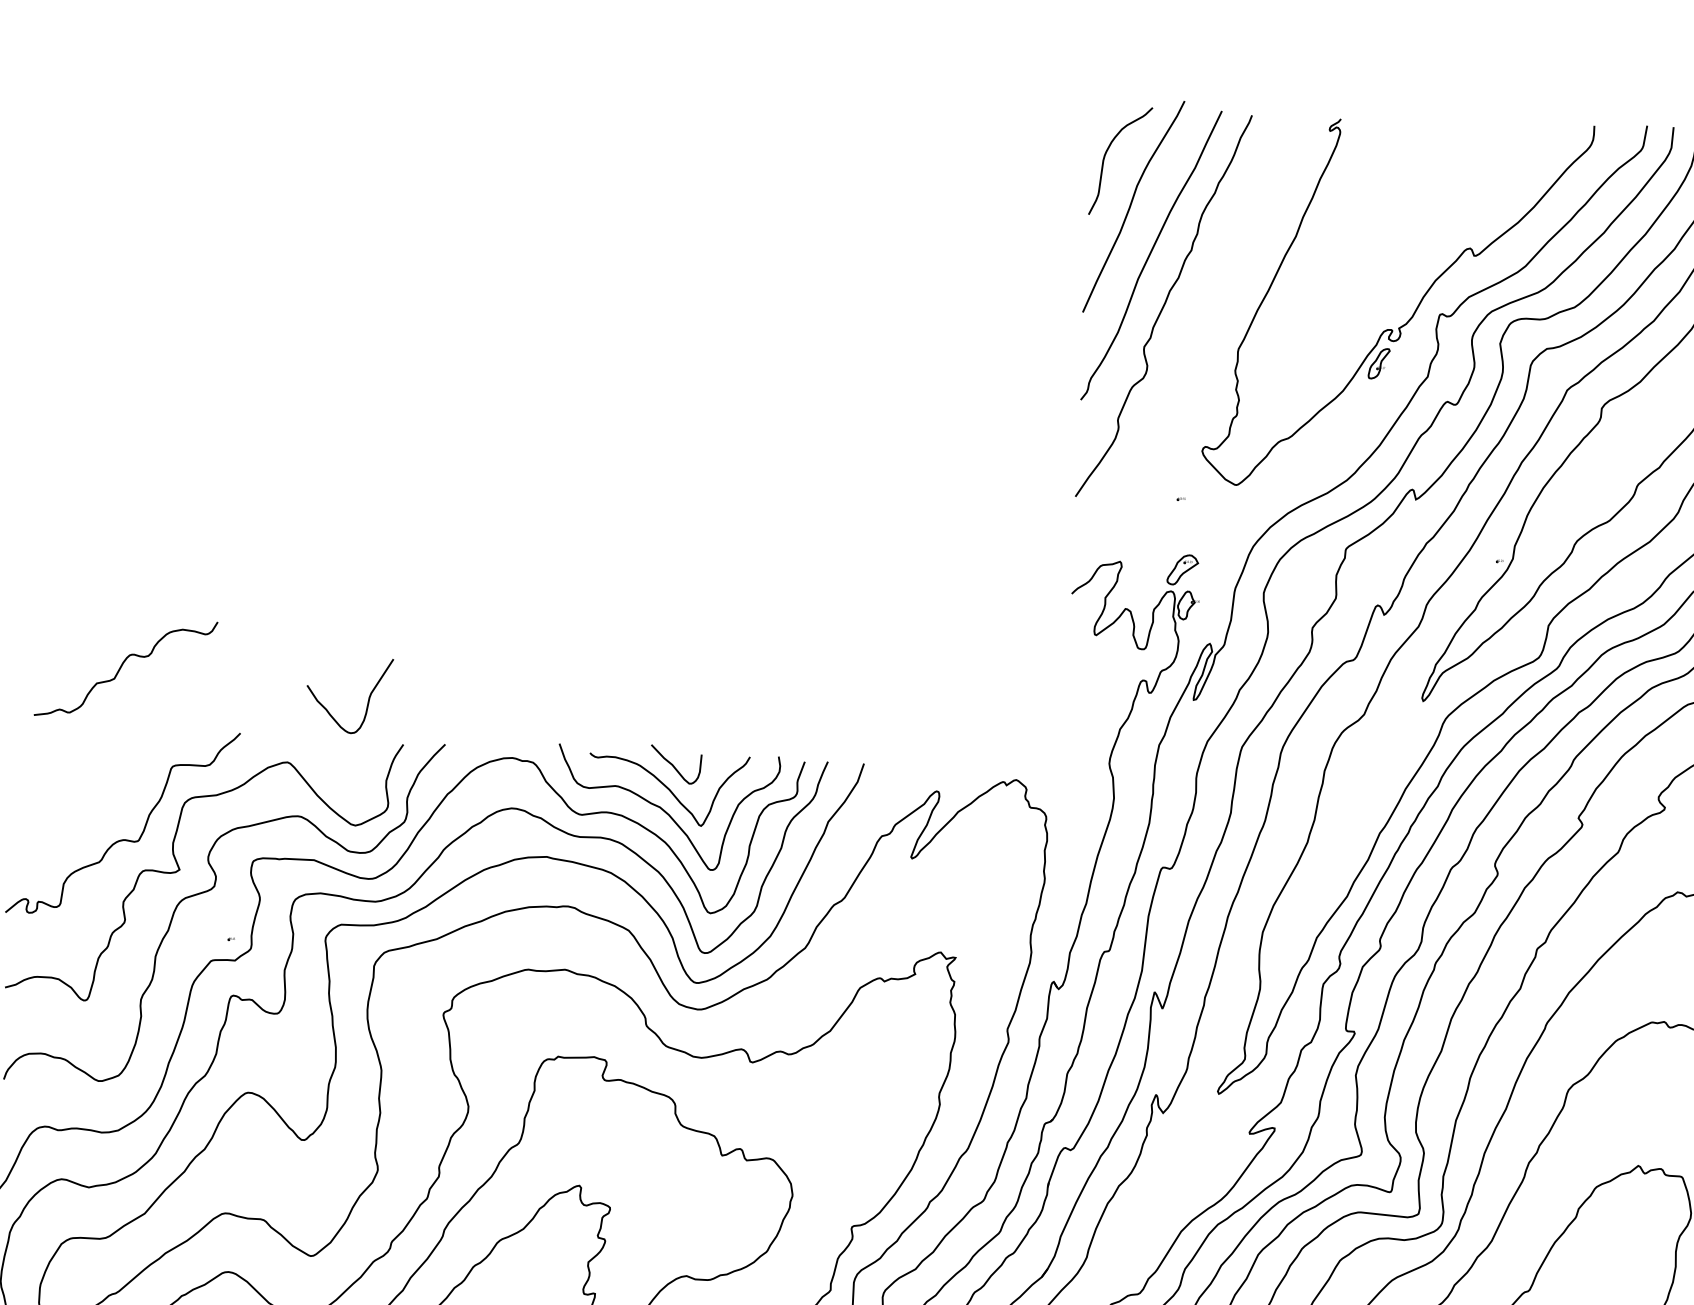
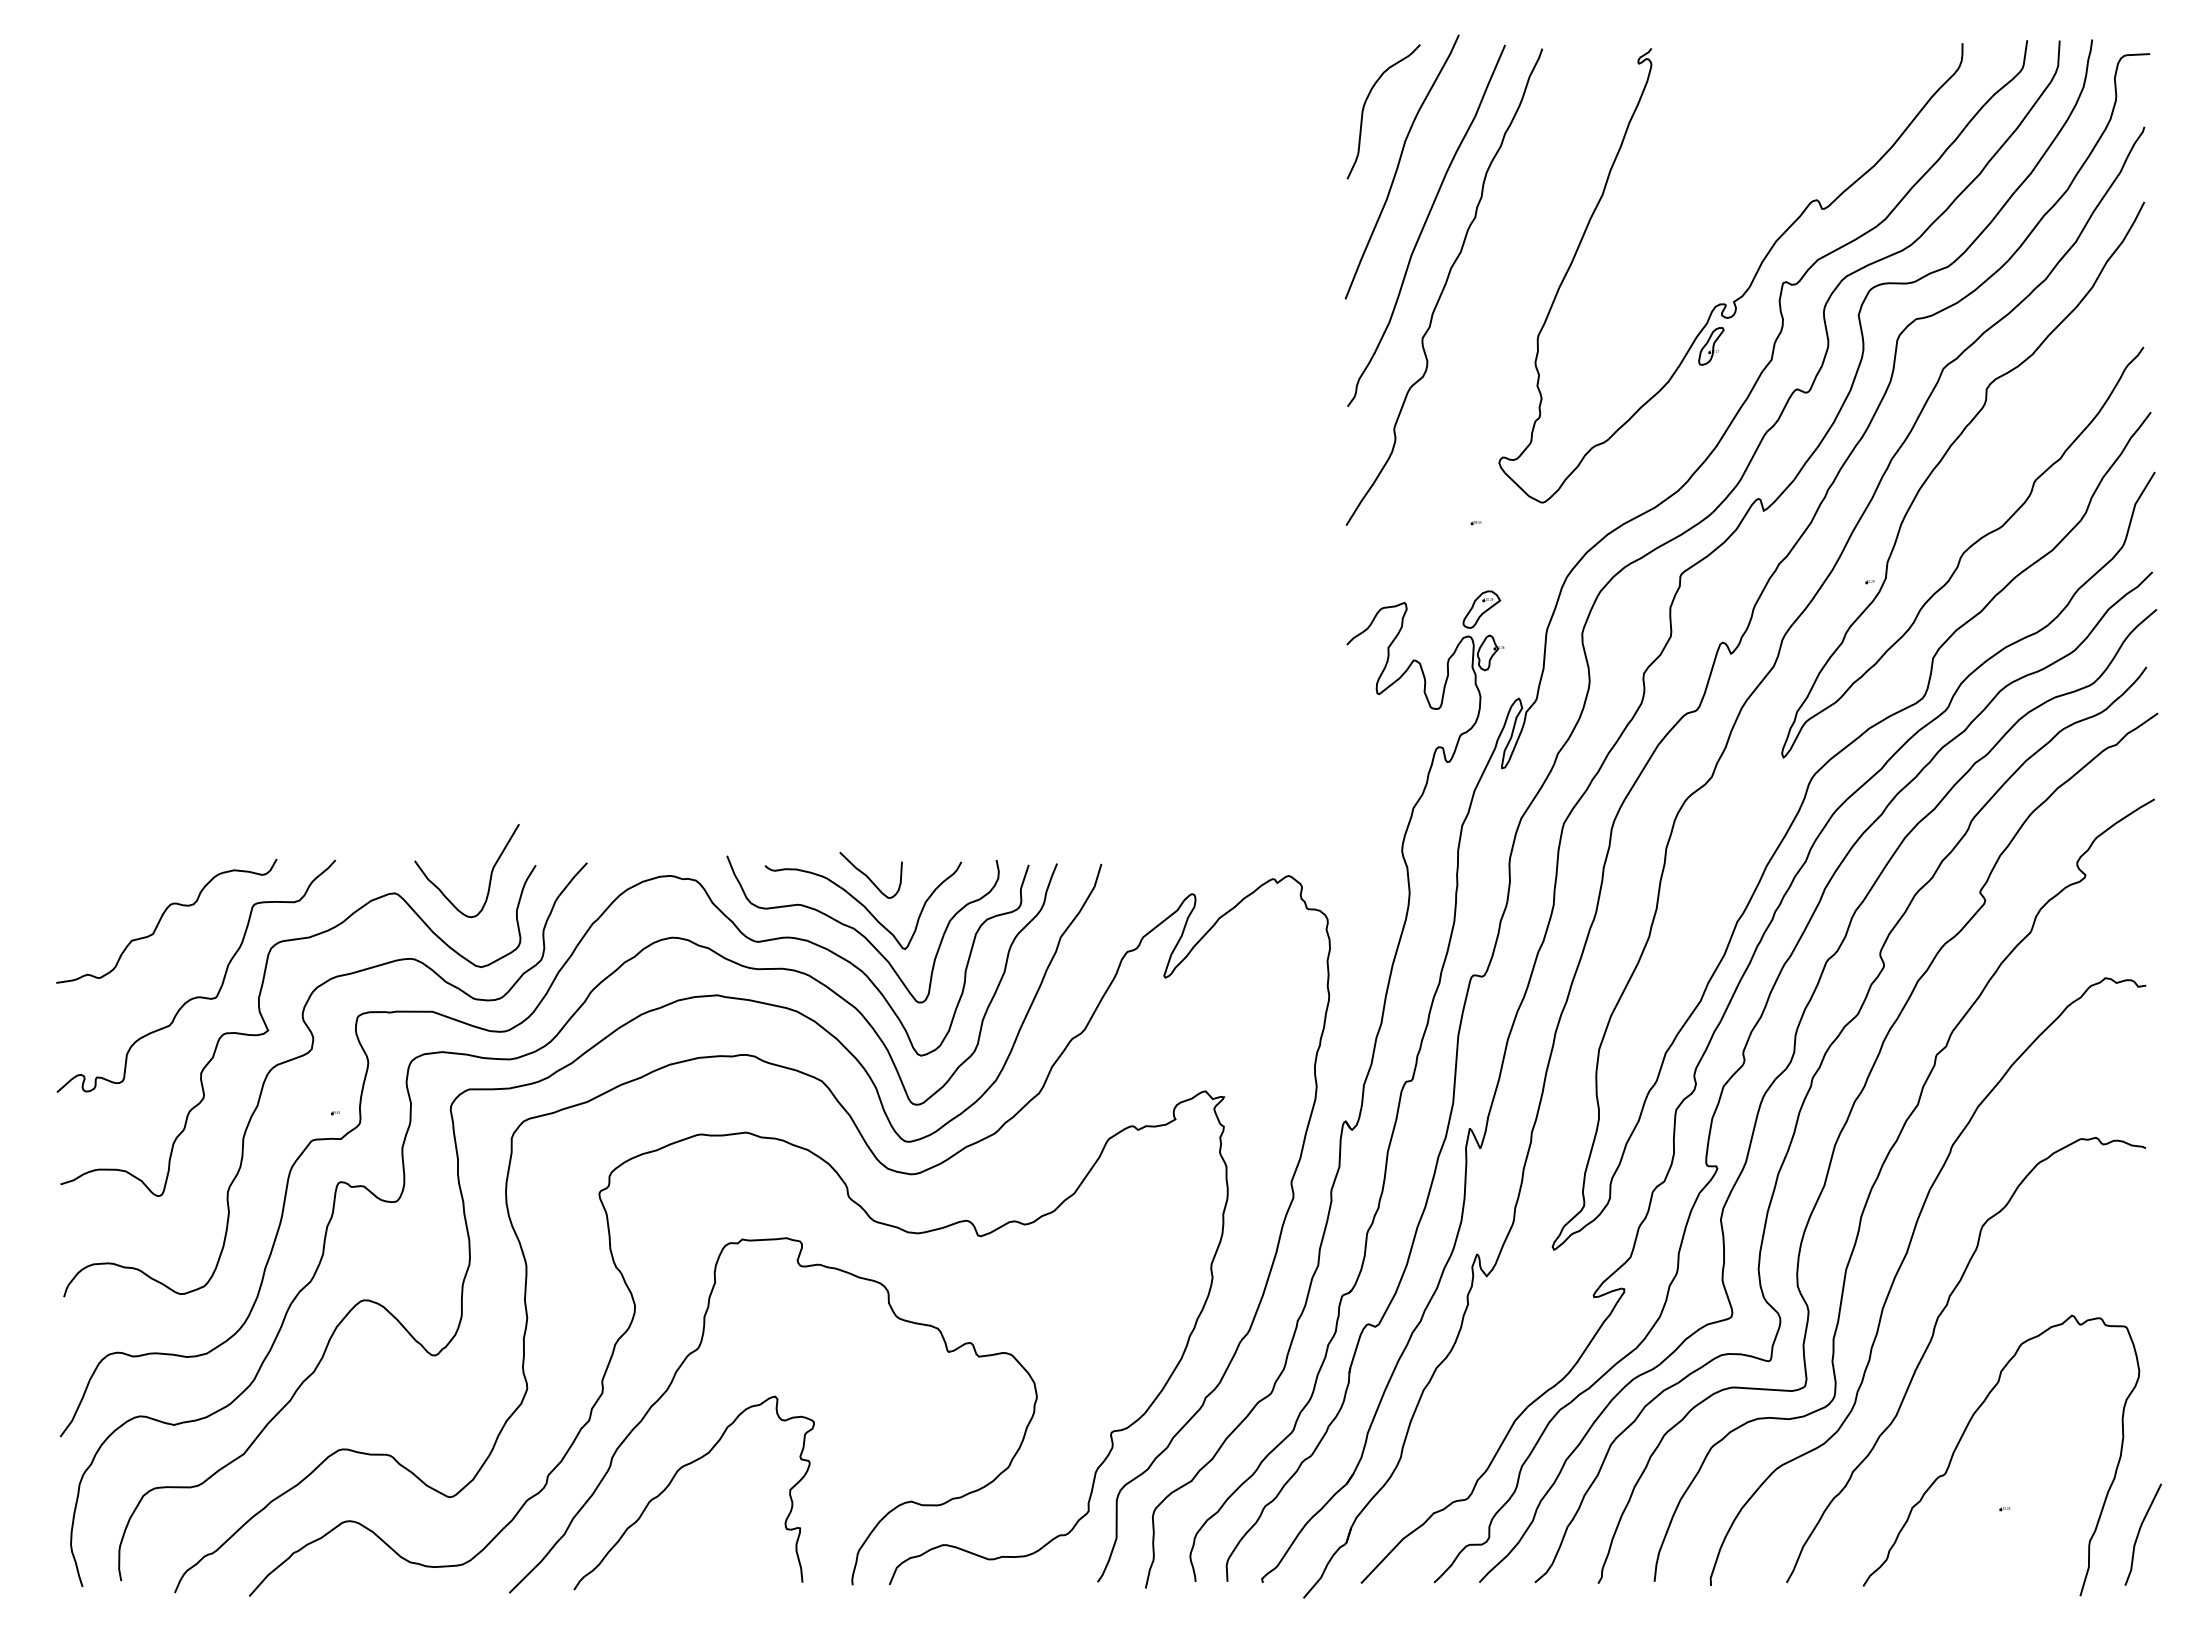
curve: (122, 665) -> (162, 917), moved
curve: (367, 702) -> (489, 878), moved

